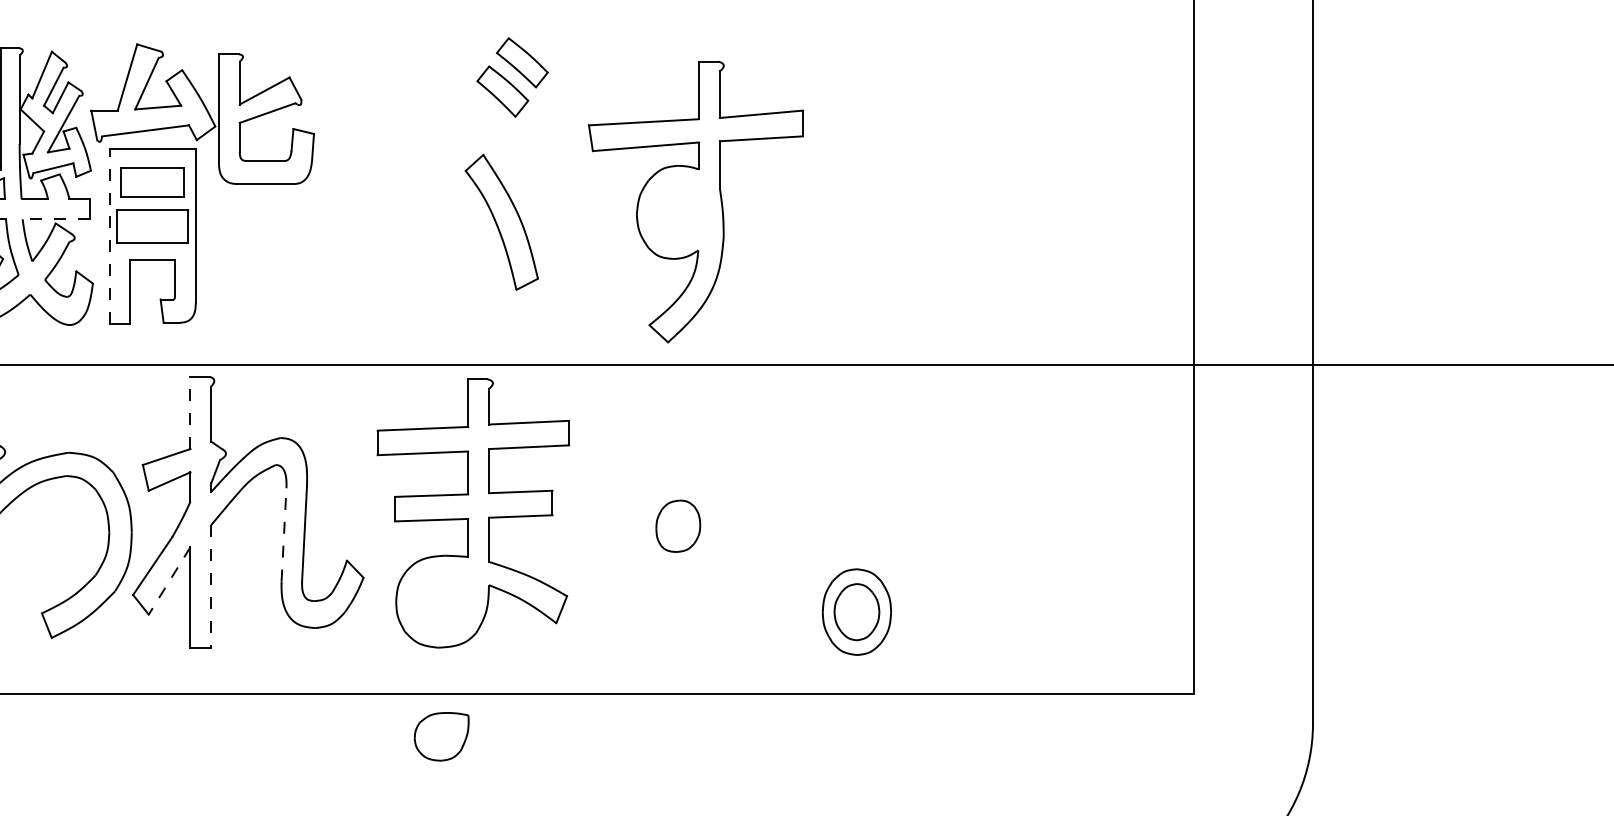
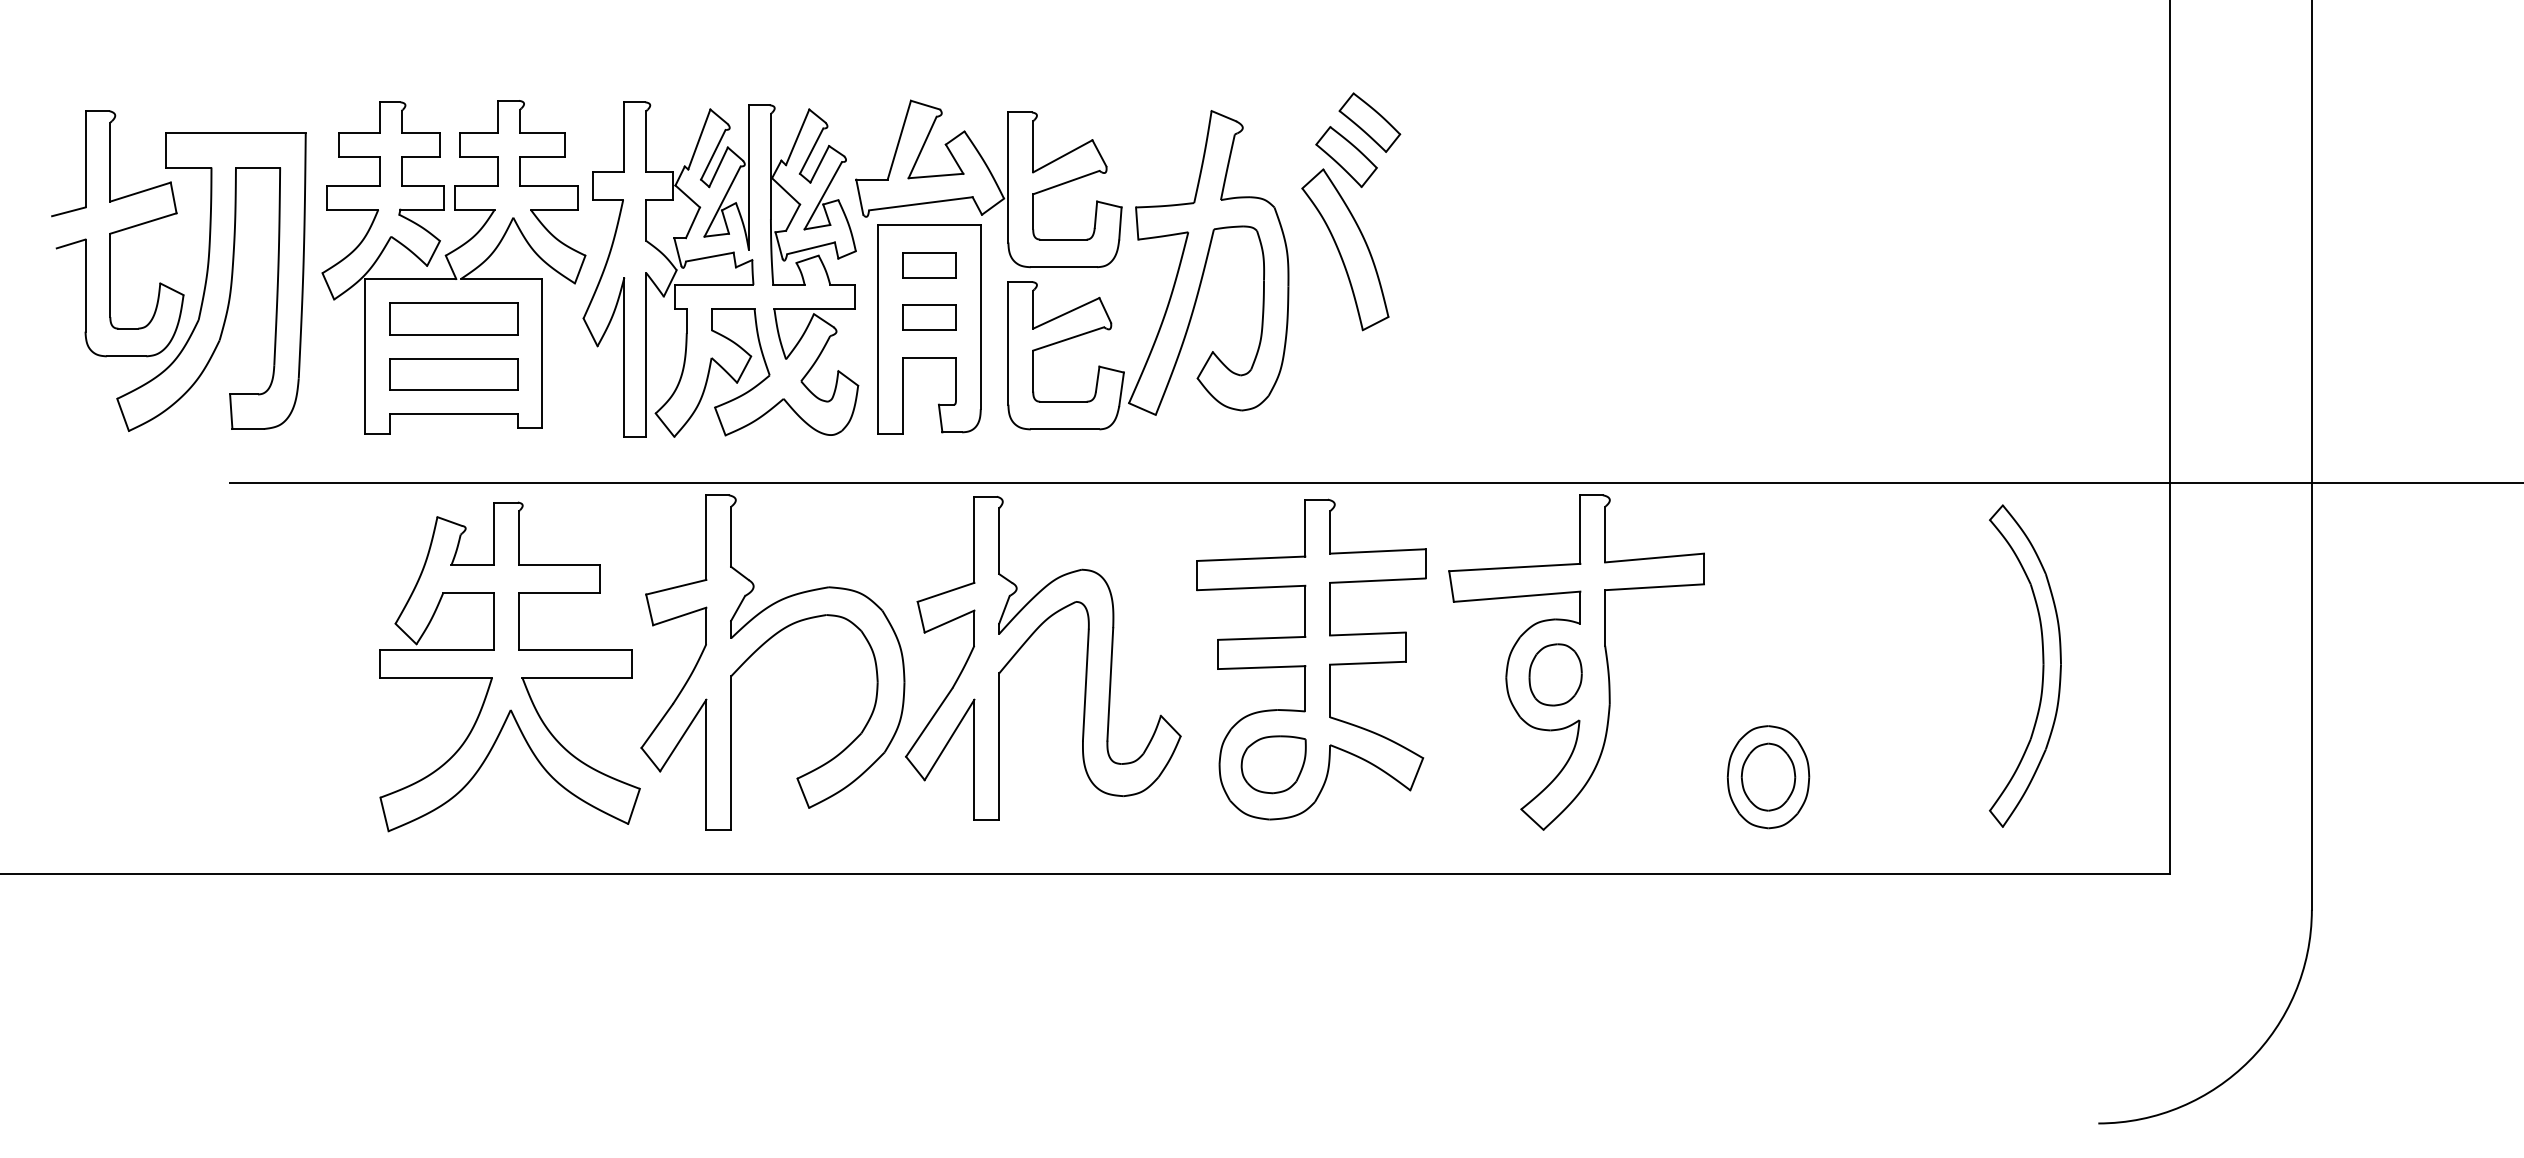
part: (152, 182) -> (929, 265), size x0.71
part: (359, 191) -> (1175, 276), added
part: (695, 201) -> (1576, 662), moved
line: (56, 219) -> (814, 309), dashed -> solid
part: (501, 222) -> (1345, 249), moved
part: (152, 226) -> (929, 317), size x0.62
line: (109, 235) -> (878, 328), dashed -> solid
line: (190, 412) -> (974, 539), dashed -> solid
part: (1086, 518) -> (2042, 665), added
line: (283, 535) -> (1085, 685), dashed -> solid
line: (169, 581) -> (949, 740), dashed -> solid
line: (211, 587) -> (999, 747), dashed -> solid
part: (441, 736) -> (1273, 764), moved

